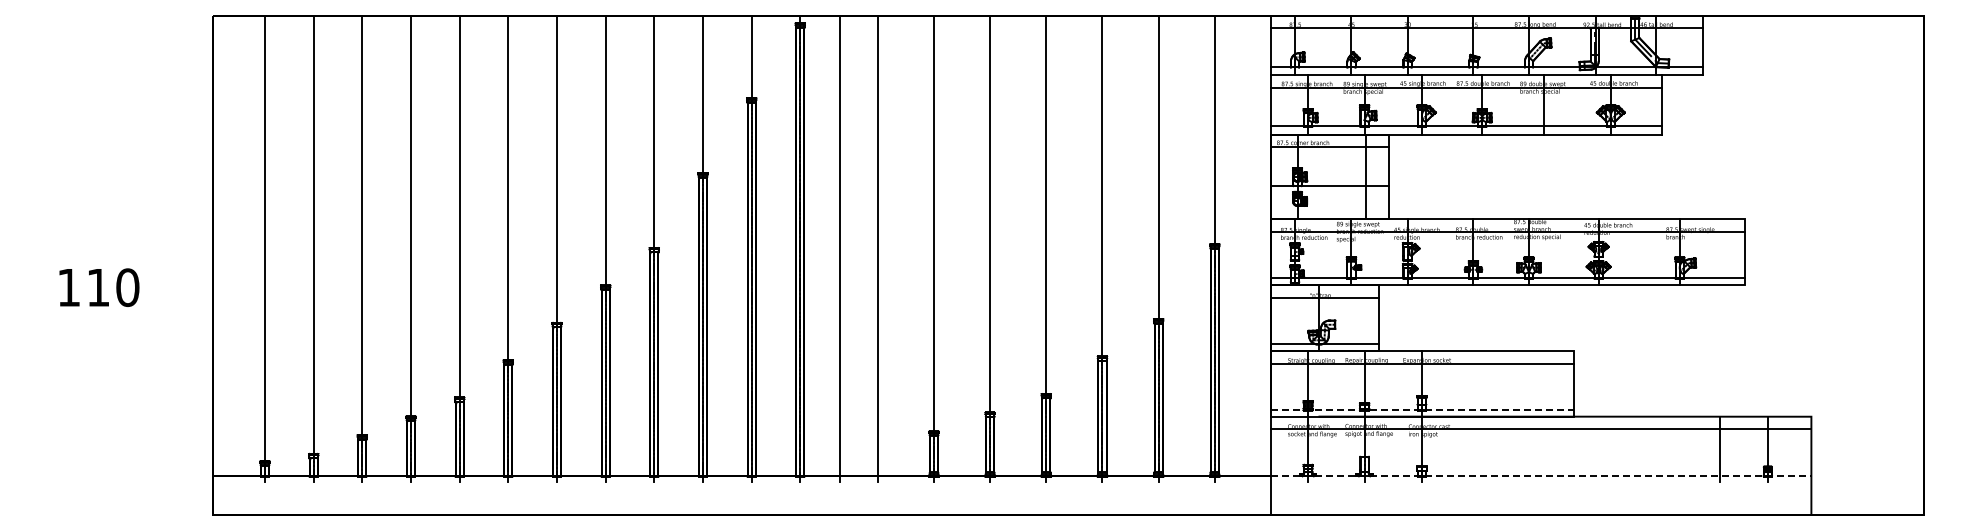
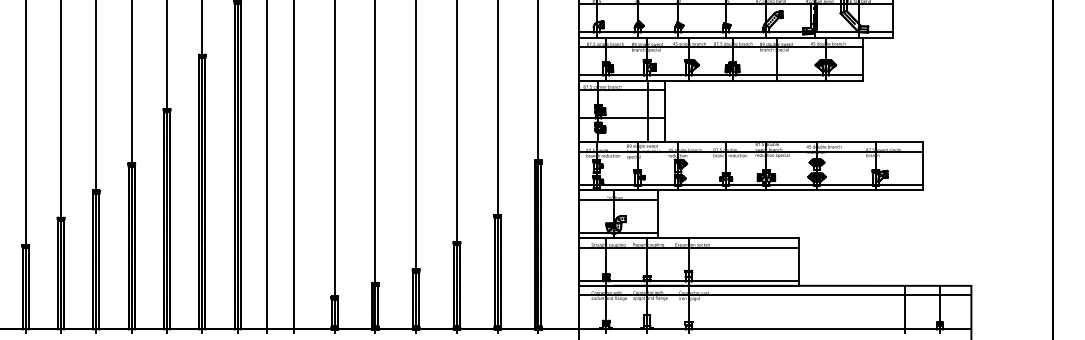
line: (1422, 410) -> (689, 281), dashed -> solid
line: (1541, 476) -> (775, 329), dashed -> solid

